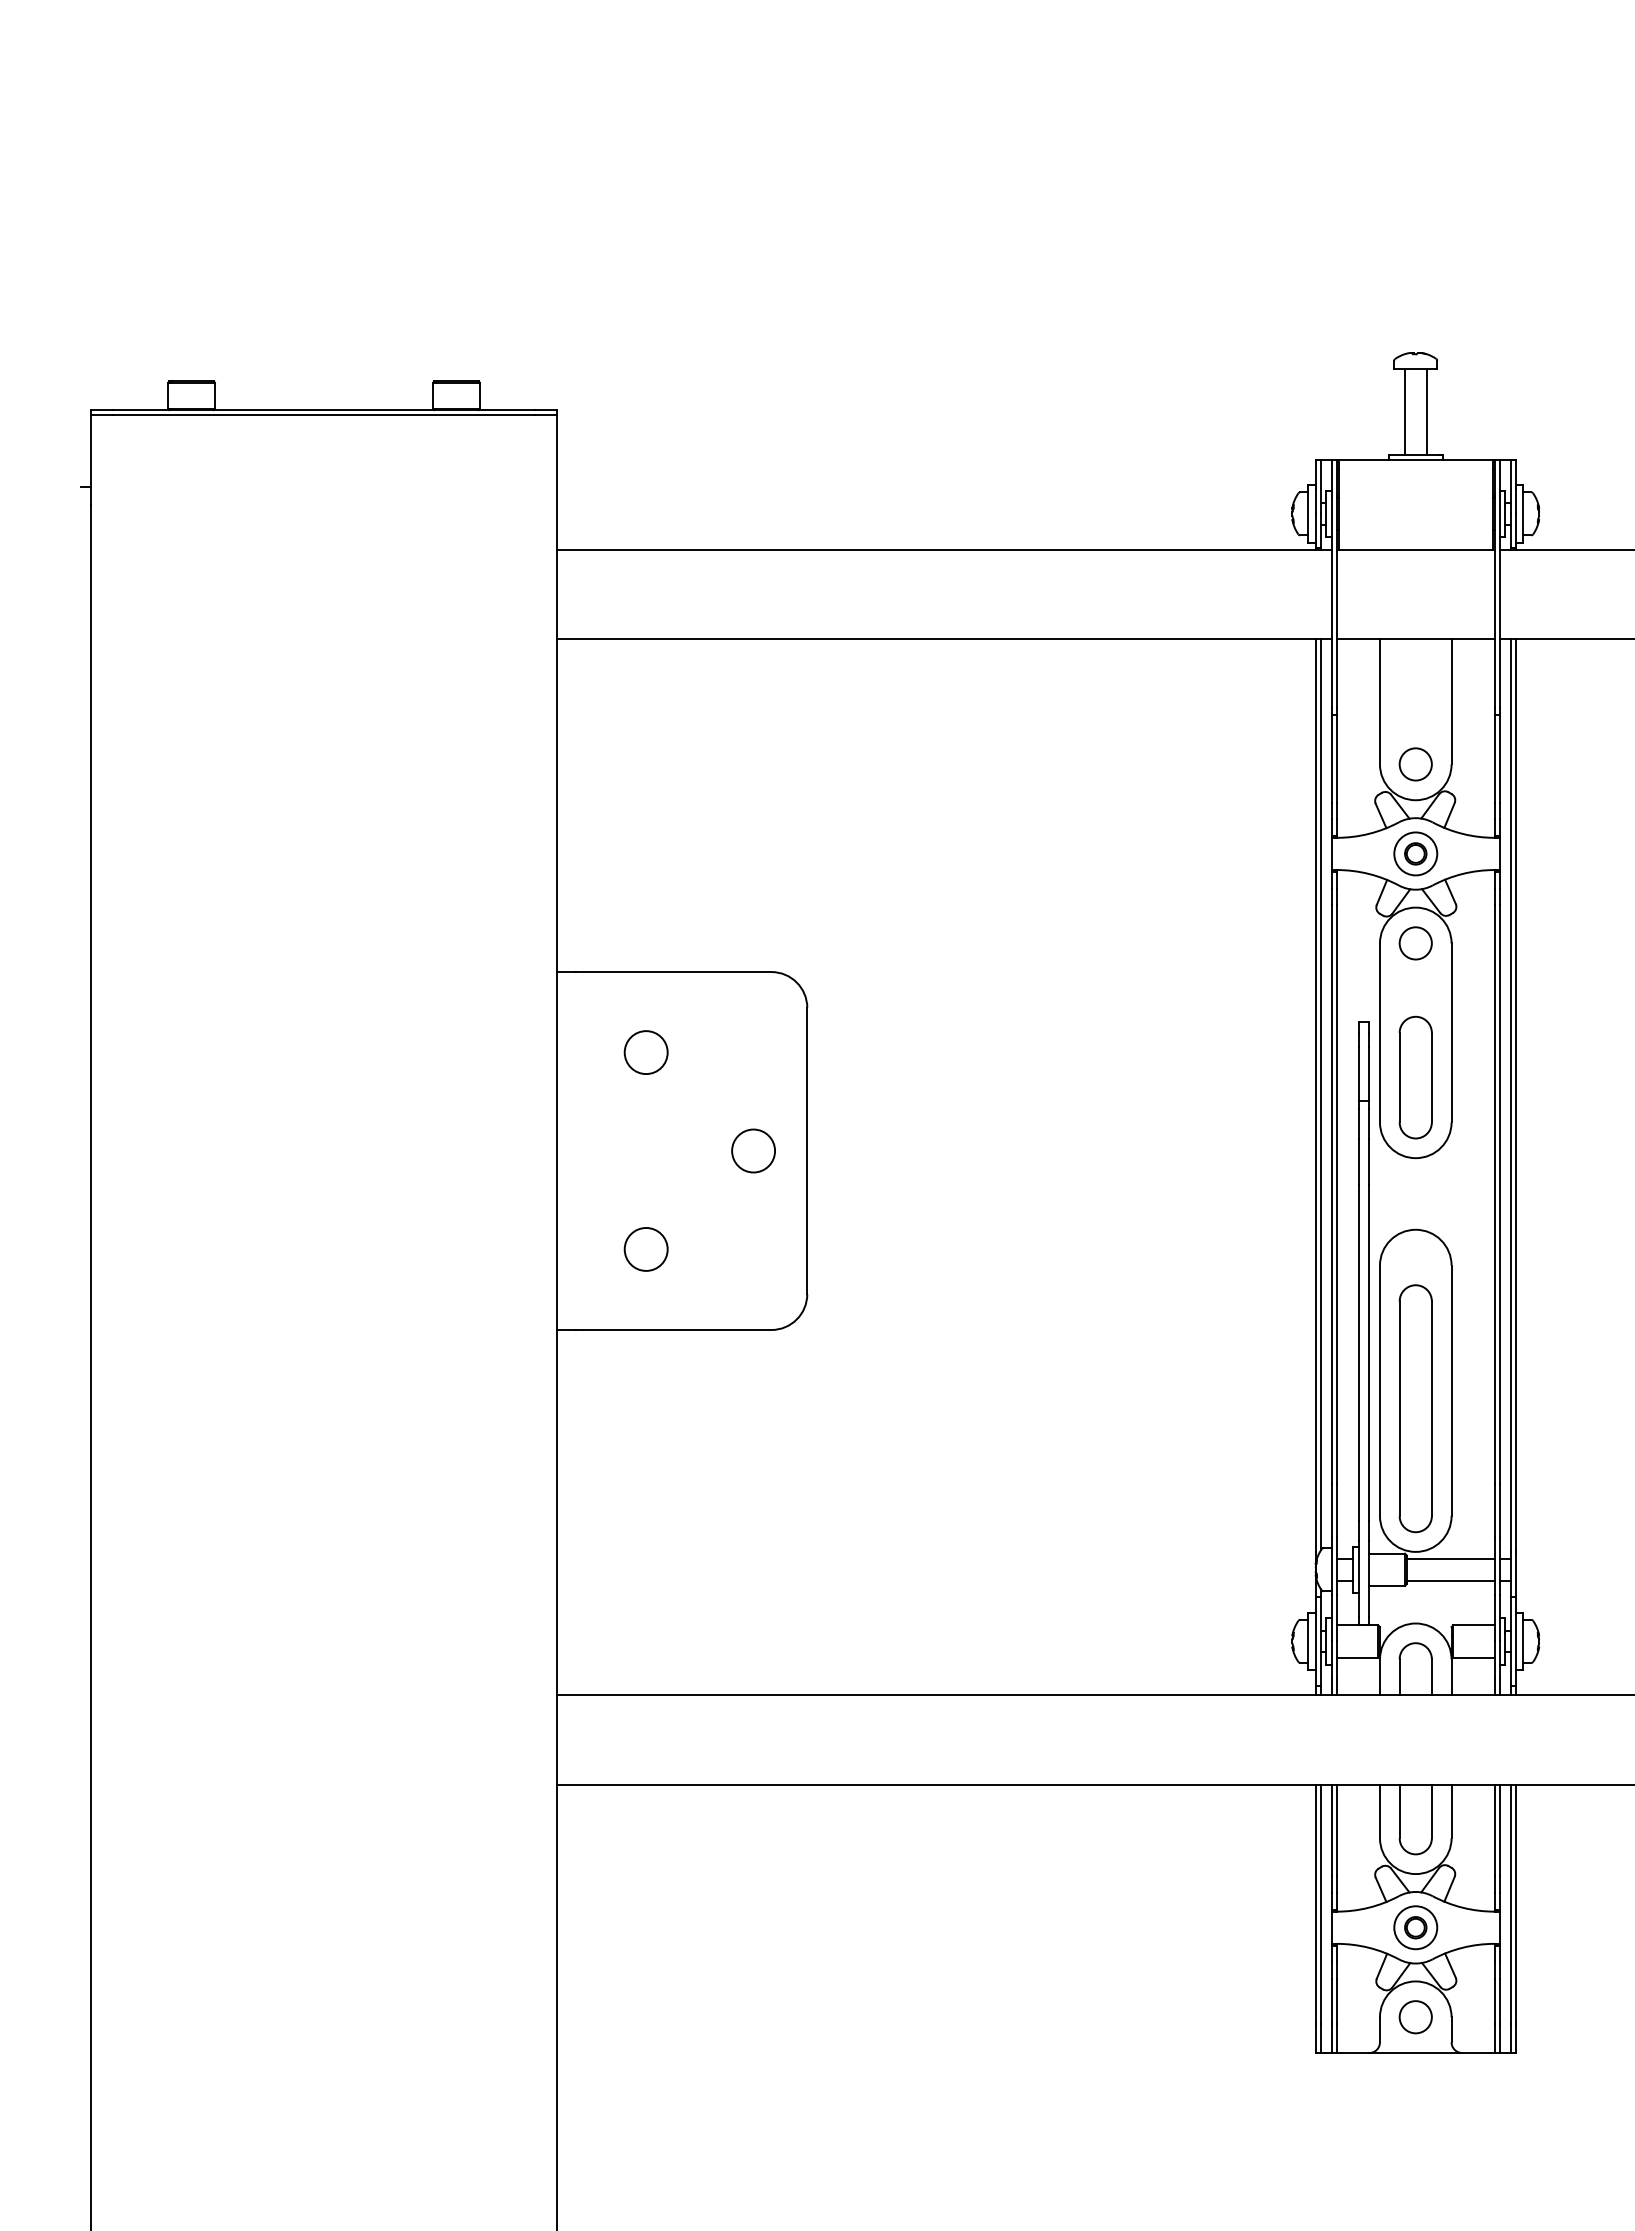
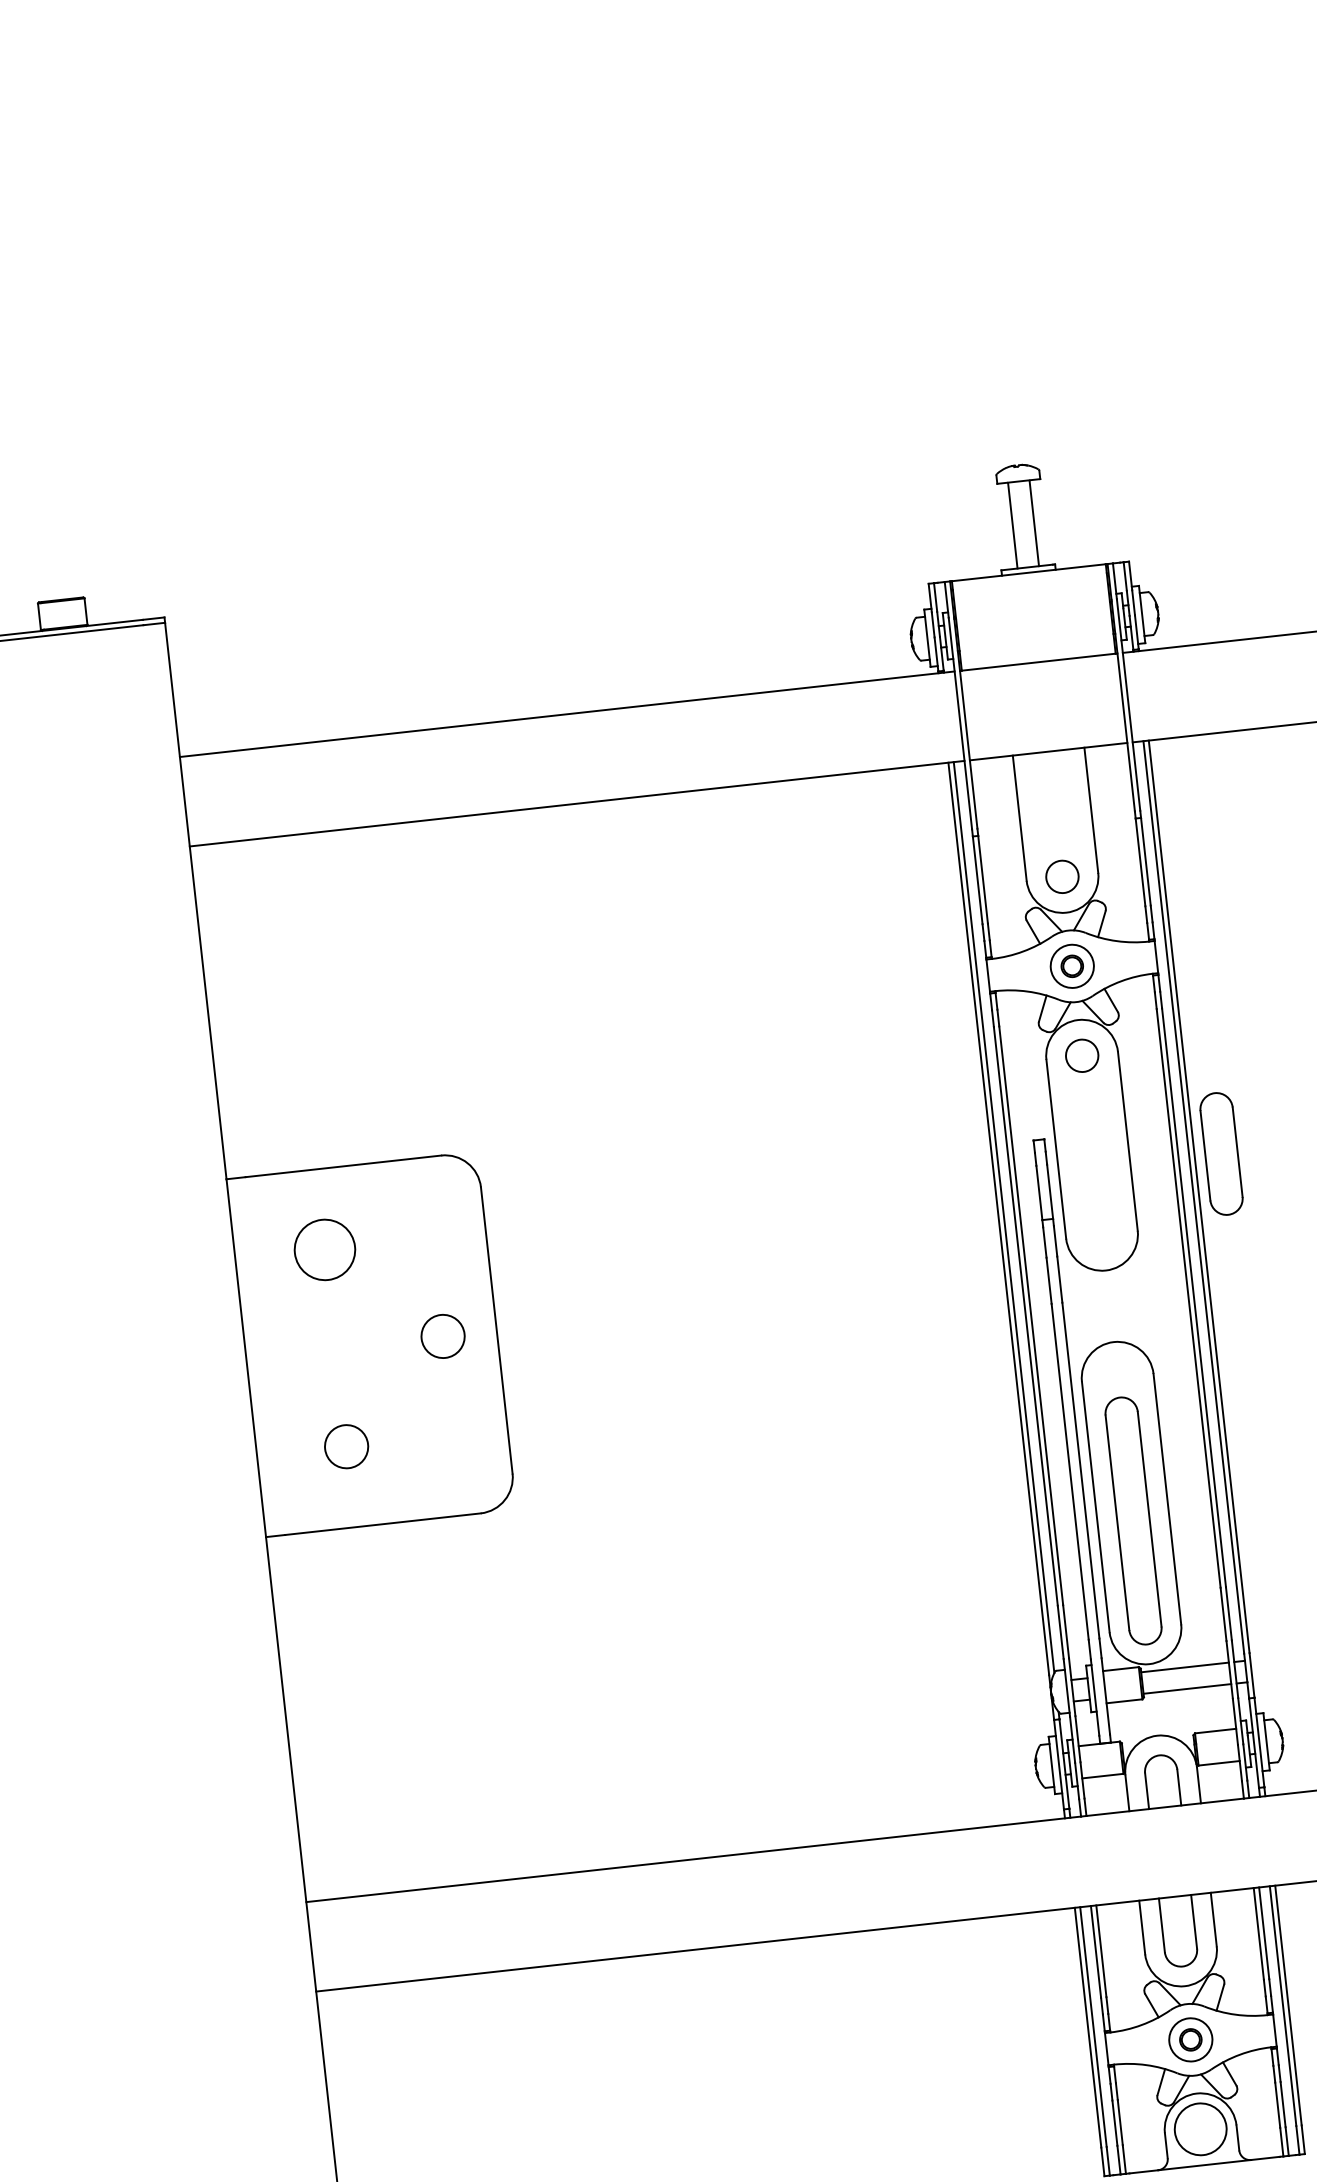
circle: (645, 1052) -> (324, 1249), size x1.4
part: (1415, 1077) -> (1221, 1153), moved
circle: (1415, 2017) -> (1200, 2129), size x1.6

